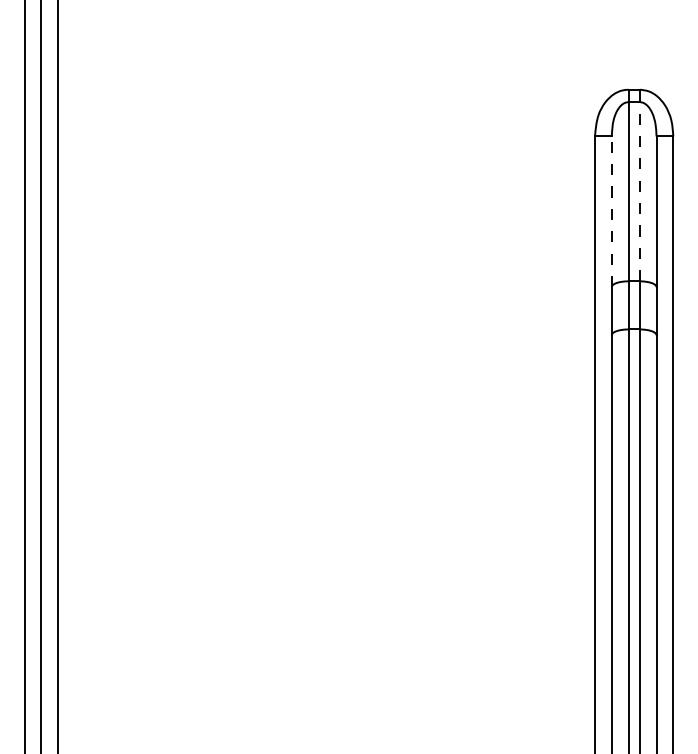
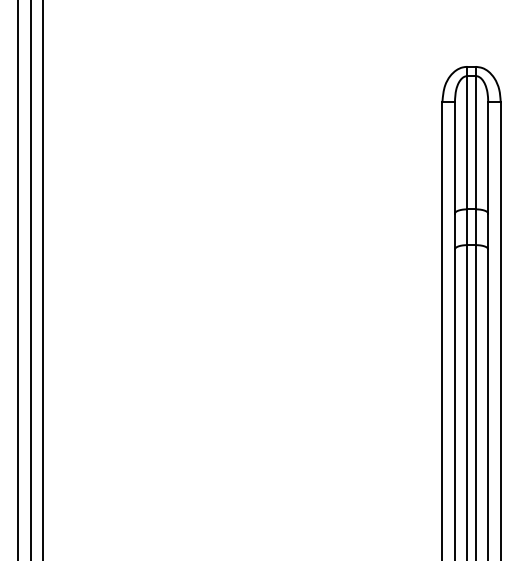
line: (639, 191) -> (475, 142), dashed -> solid
line: (611, 211) -> (454, 157), dashed -> solid

